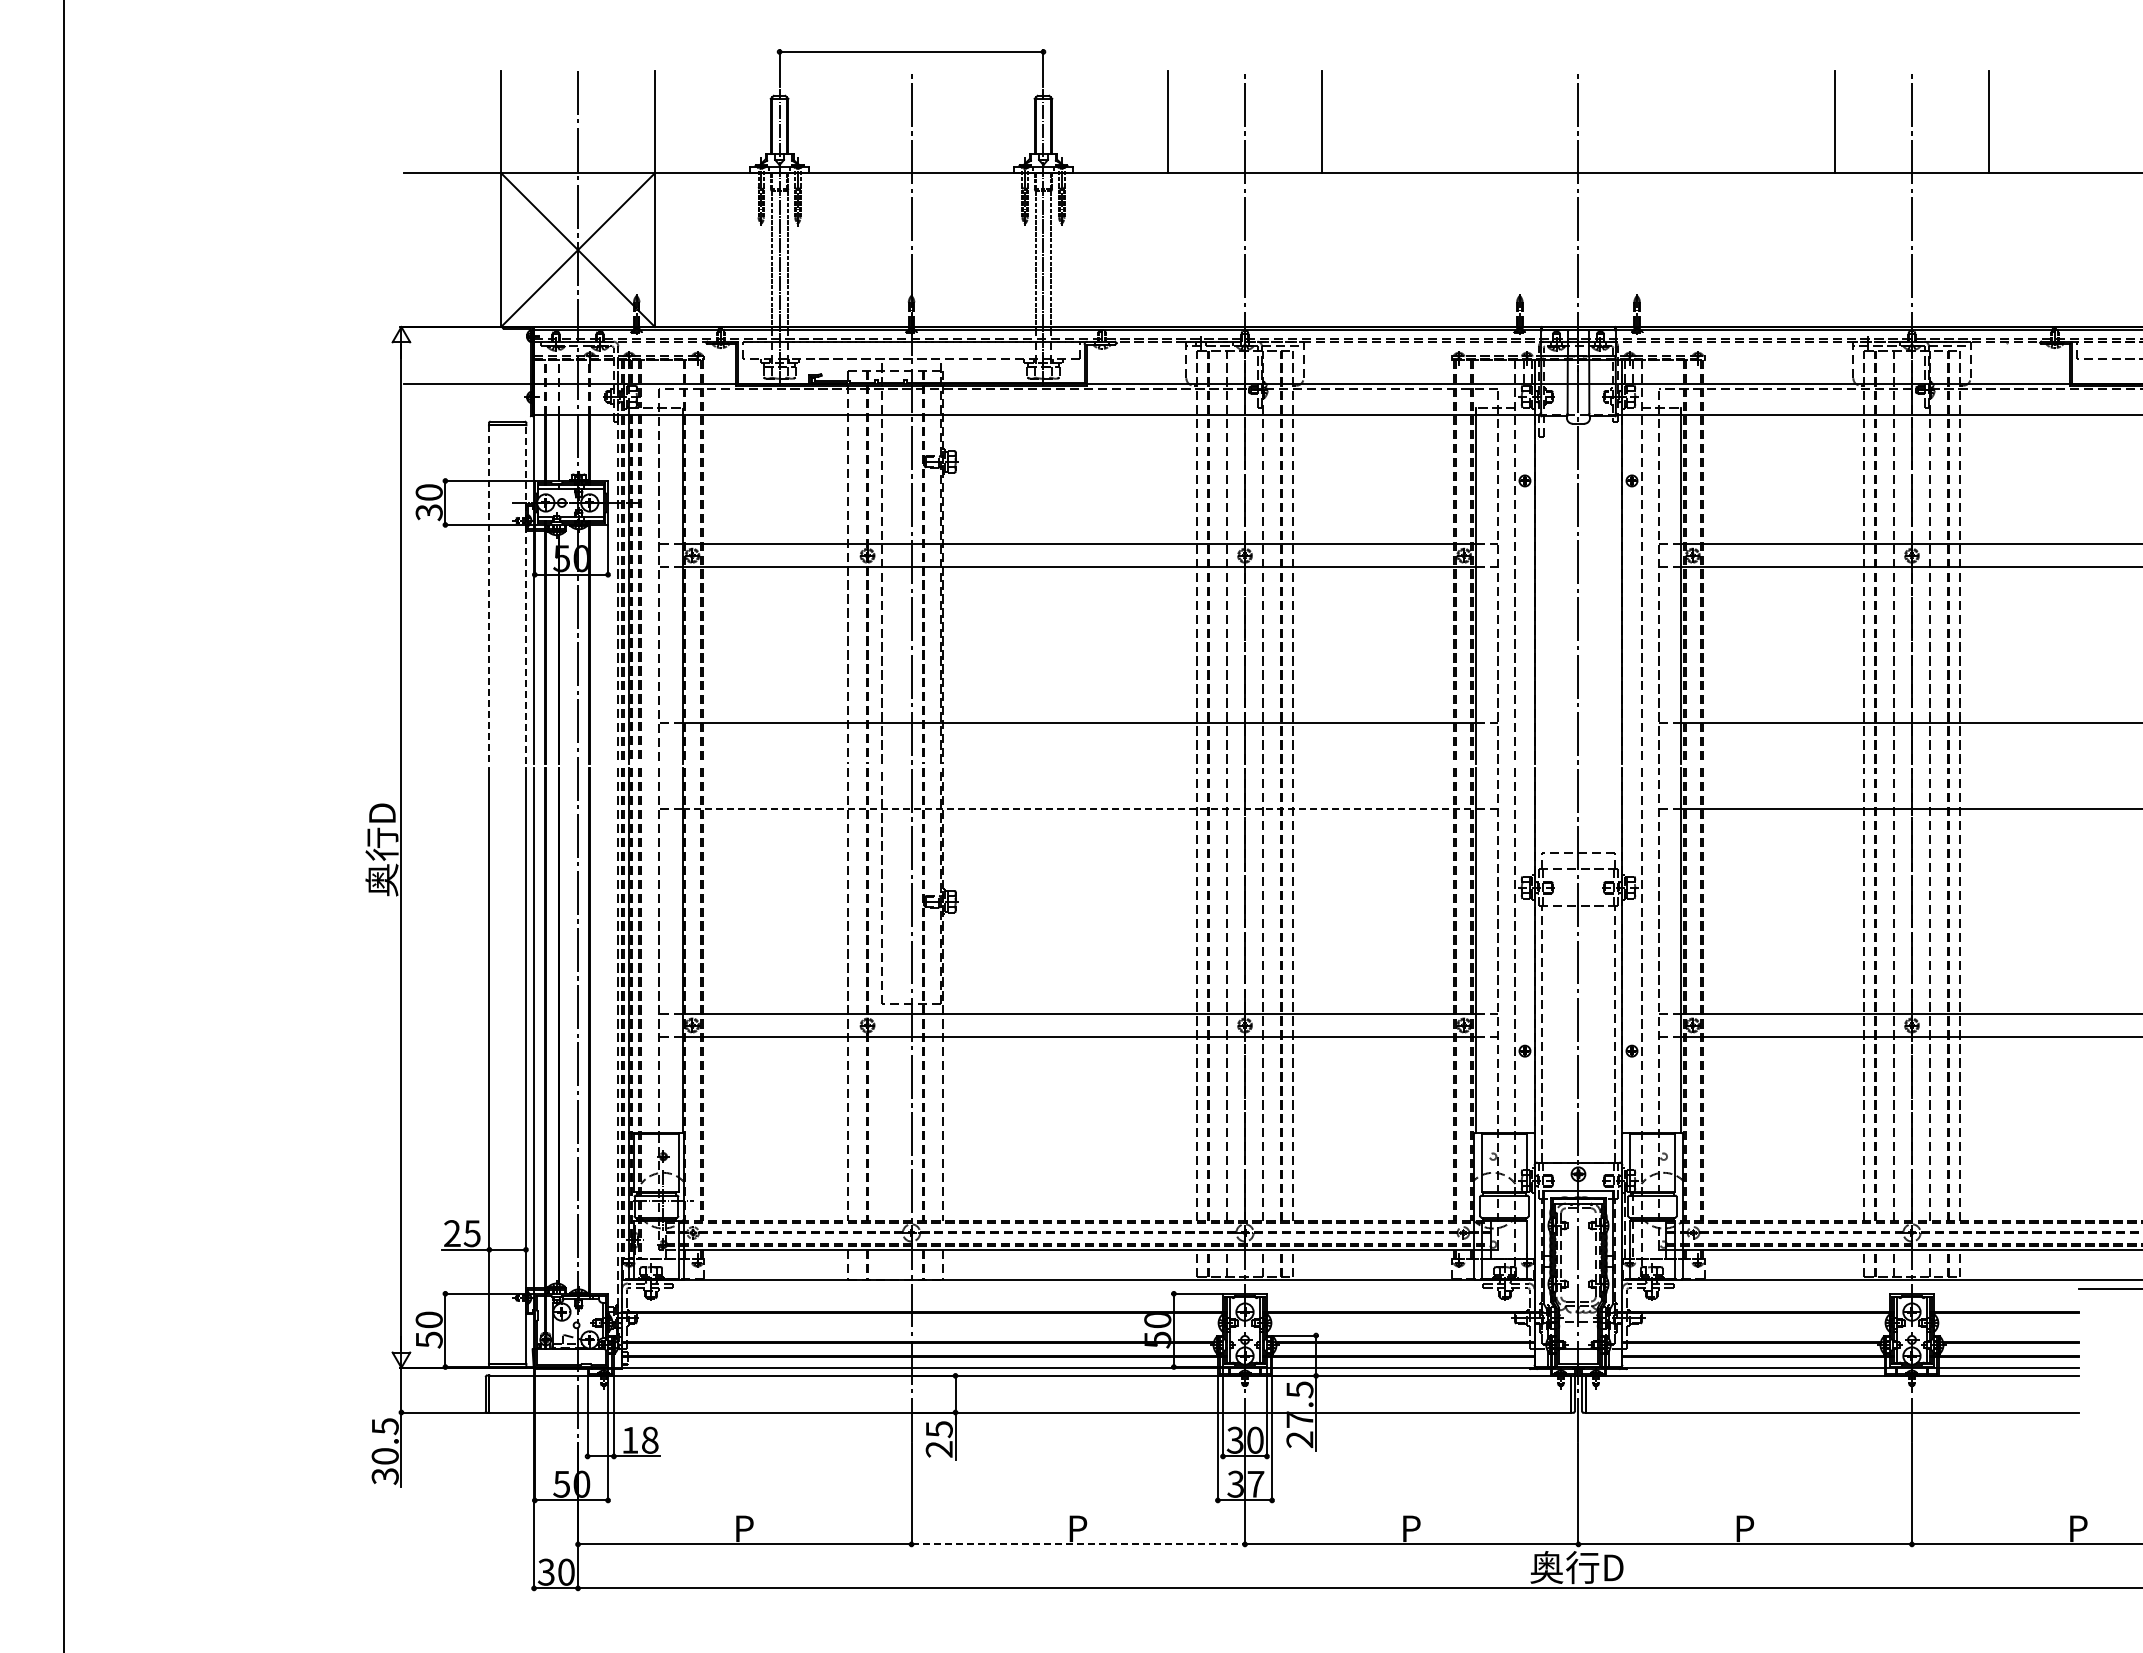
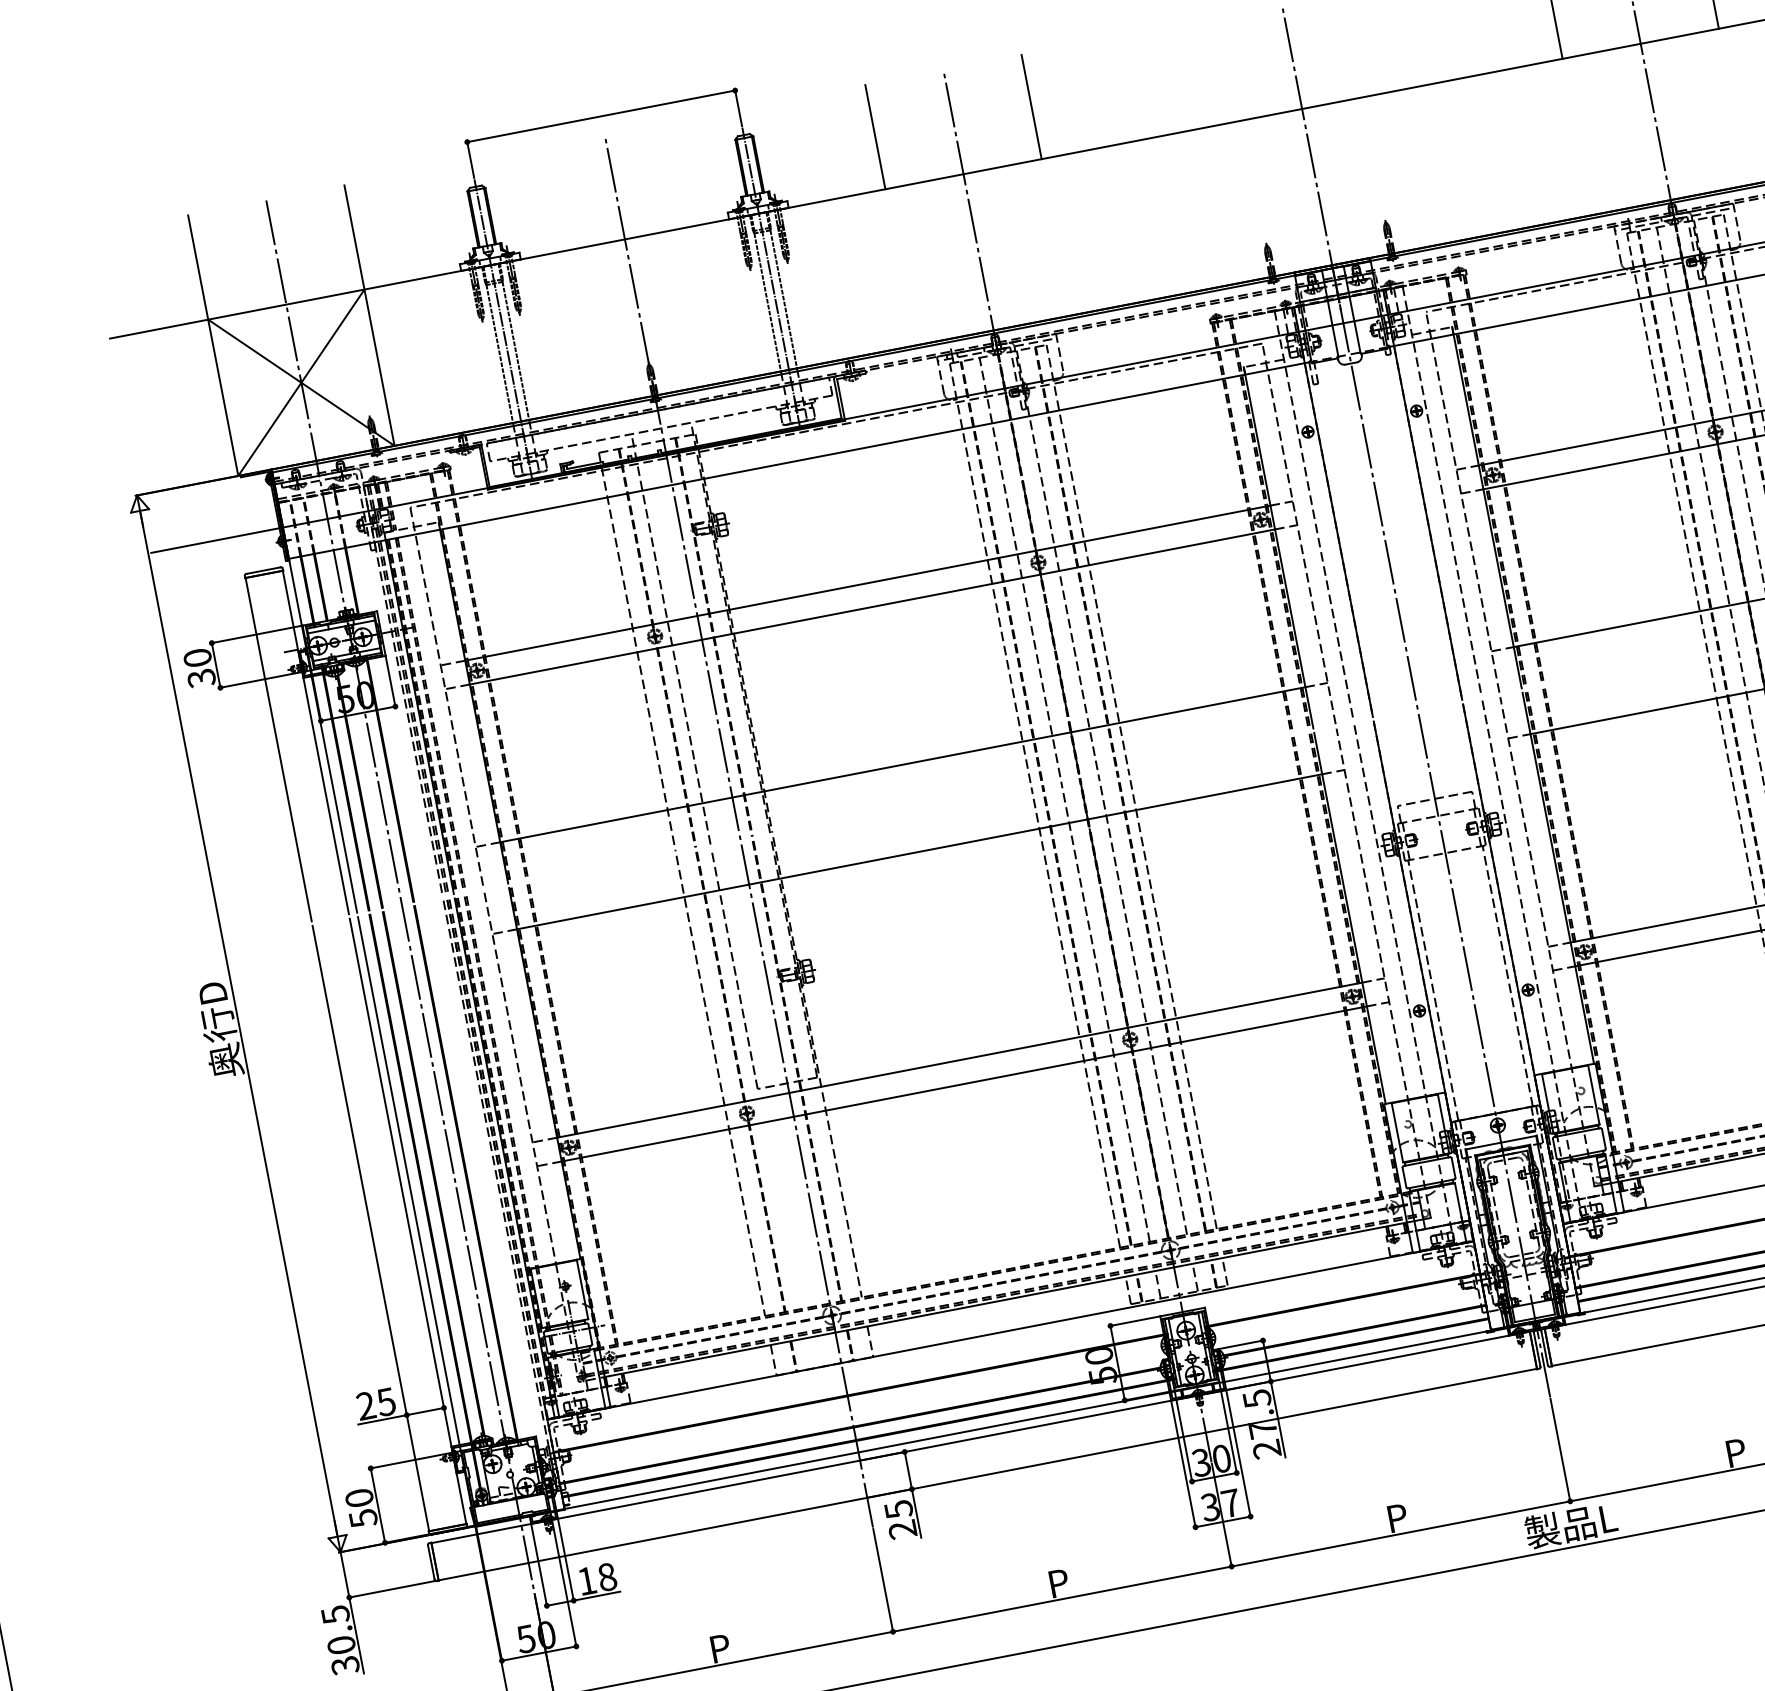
line: (526, 593) -> (316, 741), dashed -> solid
line: (489, 594) -> (278, 749), dashed -> solid
line: (1079, 808) -> (919, 851), dashed -> solid
line: (1078, 1544) -> (1062, 1599), dashed -> solid
text: (1576, 1567) -> (1572, 1525), 奥行D -> 製品L

